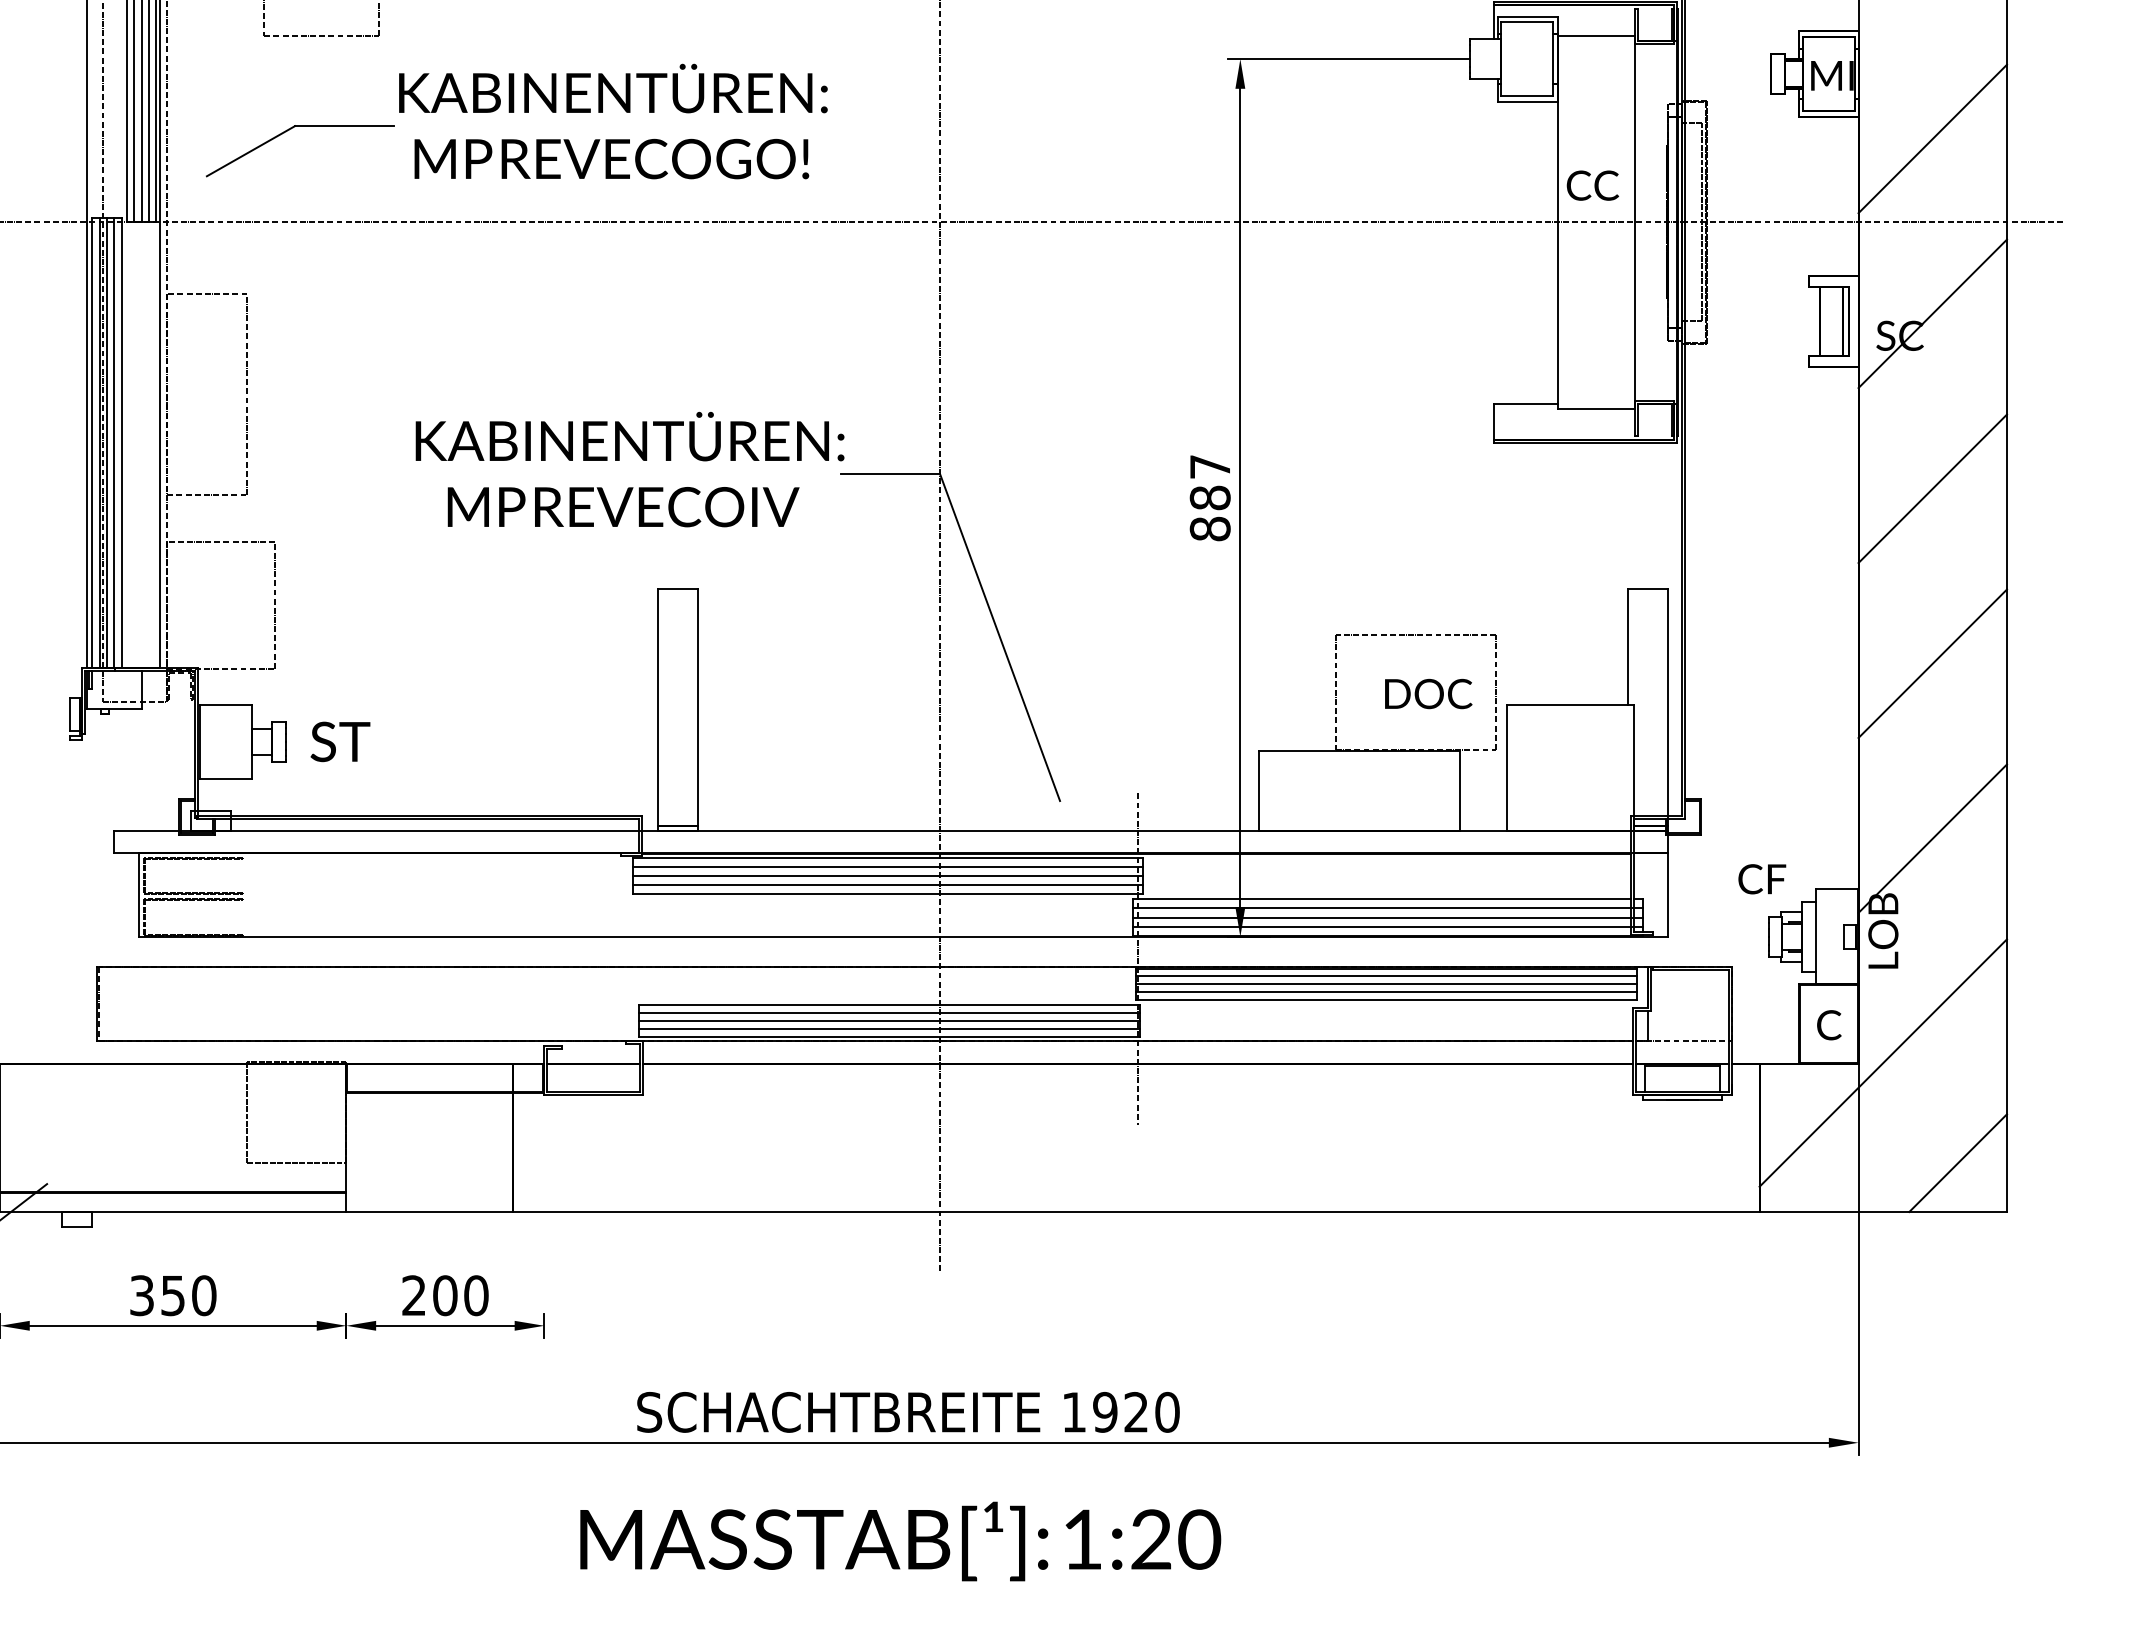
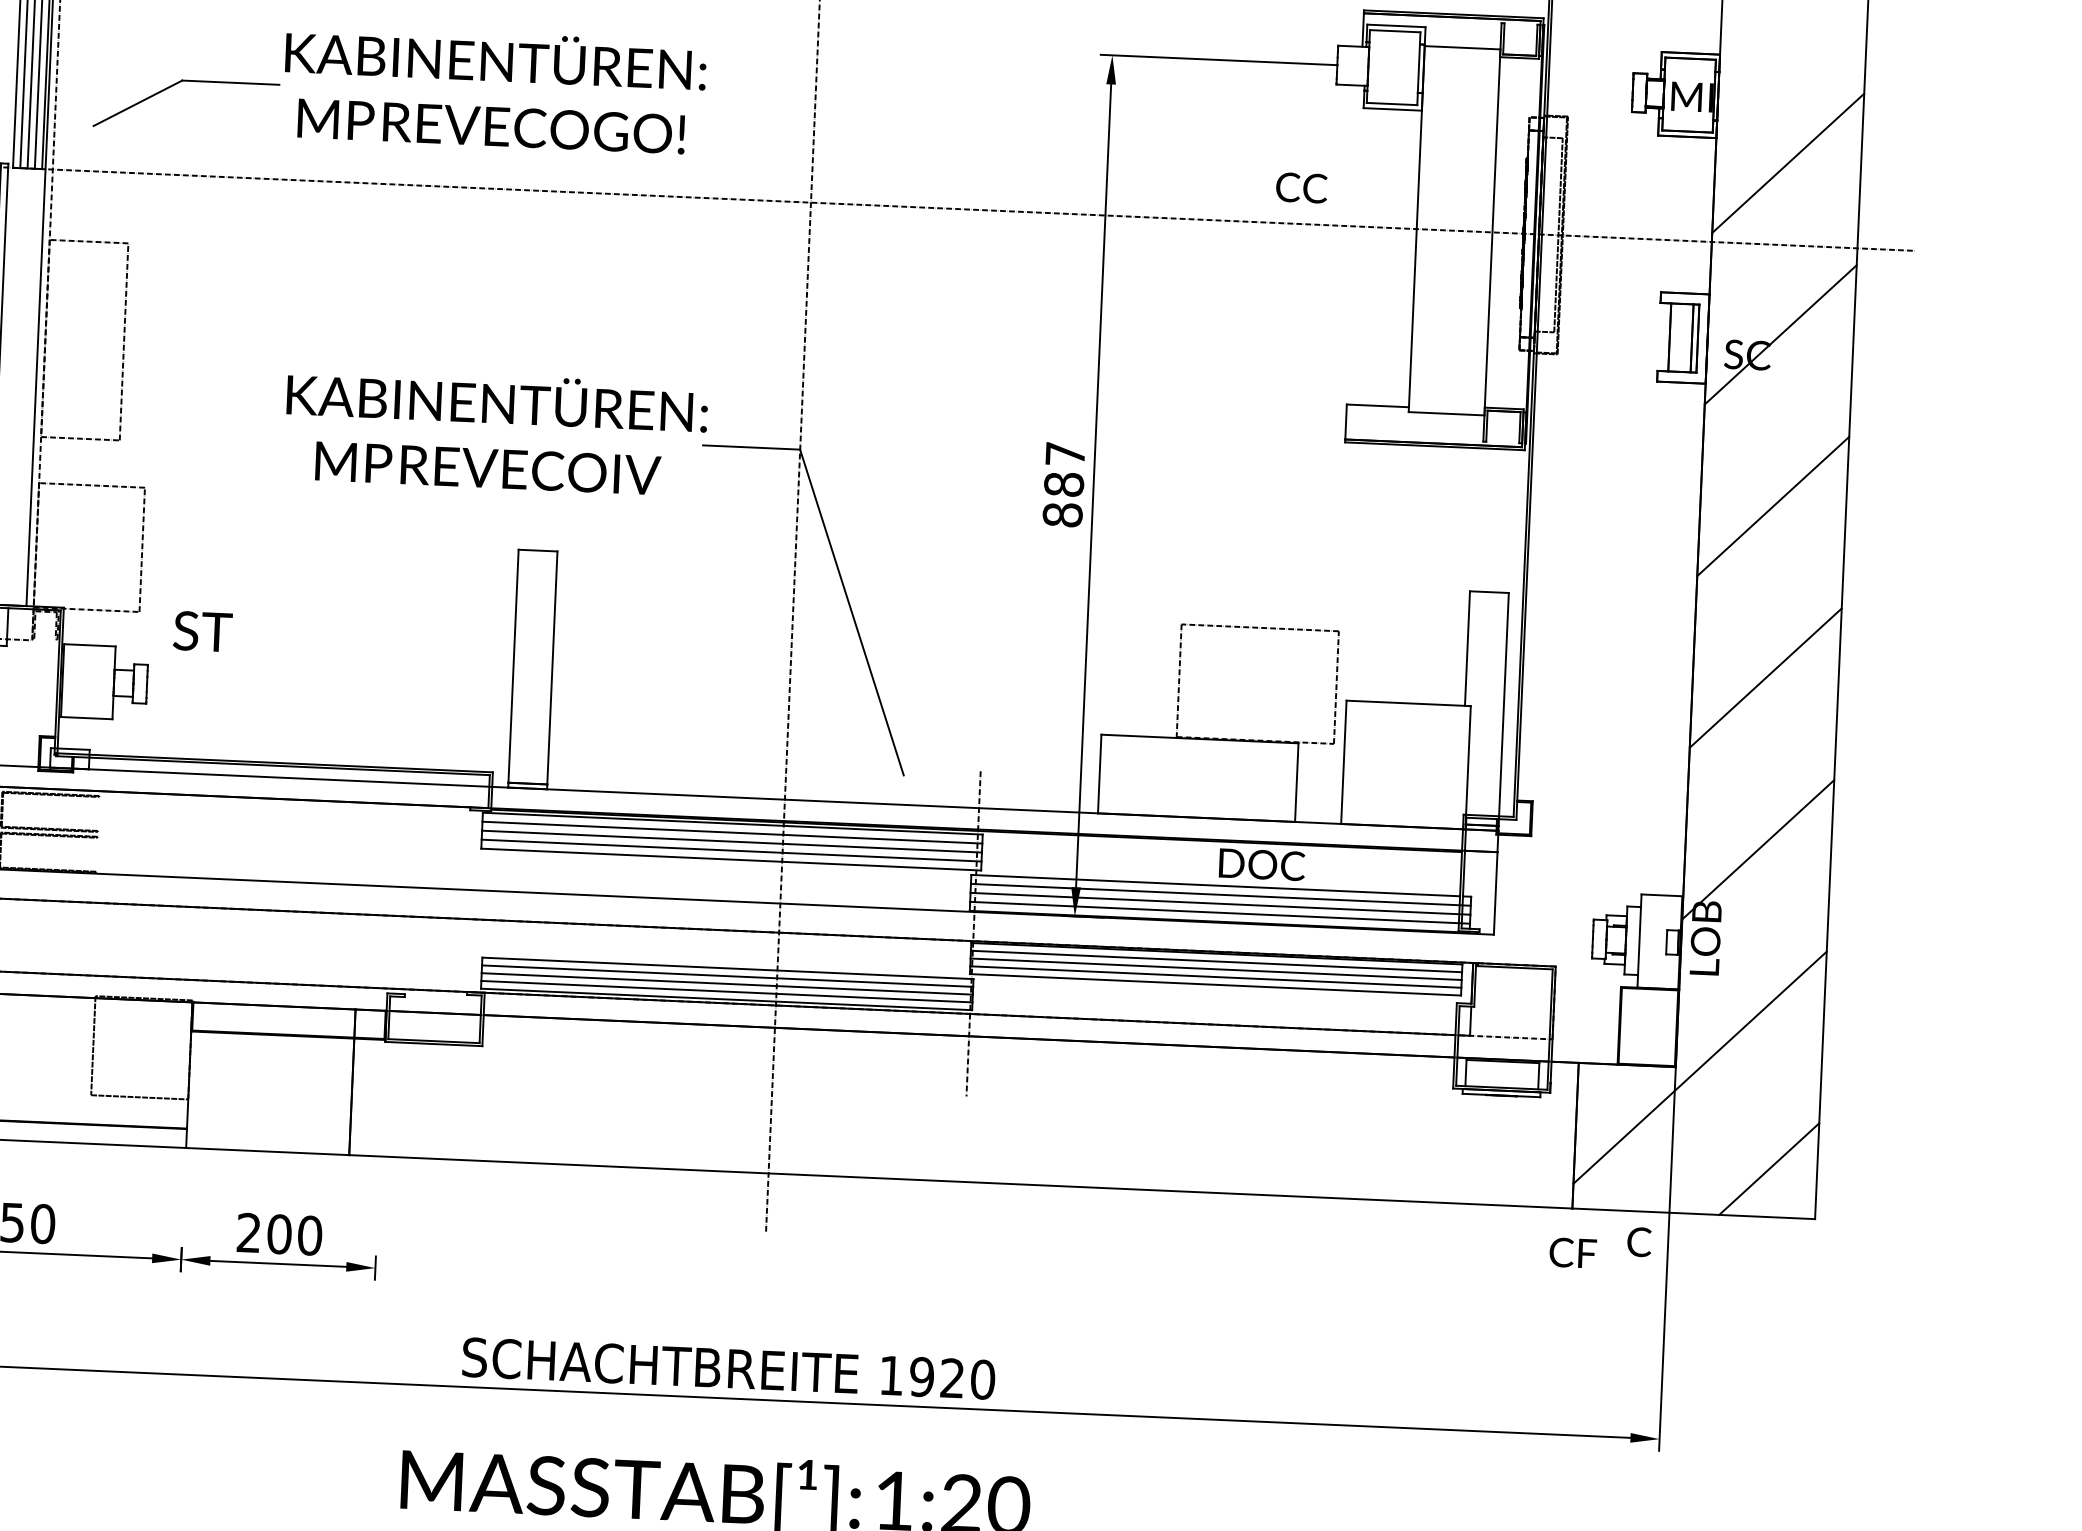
text: (1592, 185) -> (1301, 187), moved
text: (1428, 693) -> (1262, 864), moved
text: (340, 741) -> (202, 631), moved
text: (1762, 879) -> (1573, 1253), moved
text: (1829, 1025) -> (1639, 1242), moved

